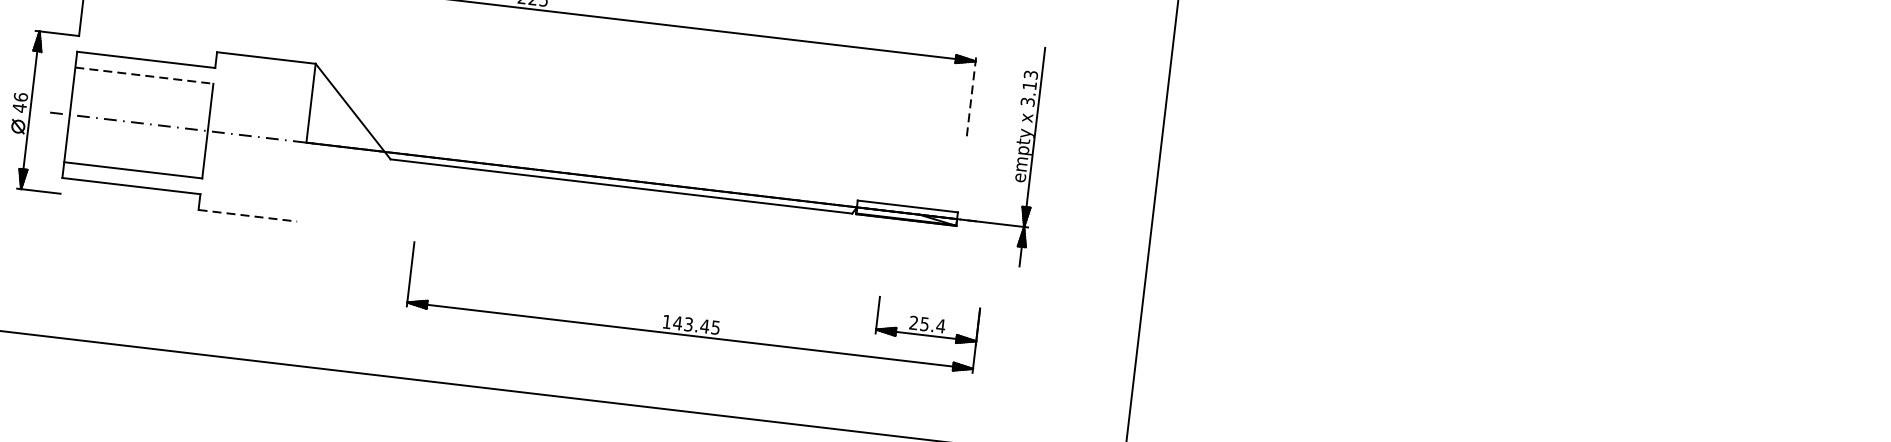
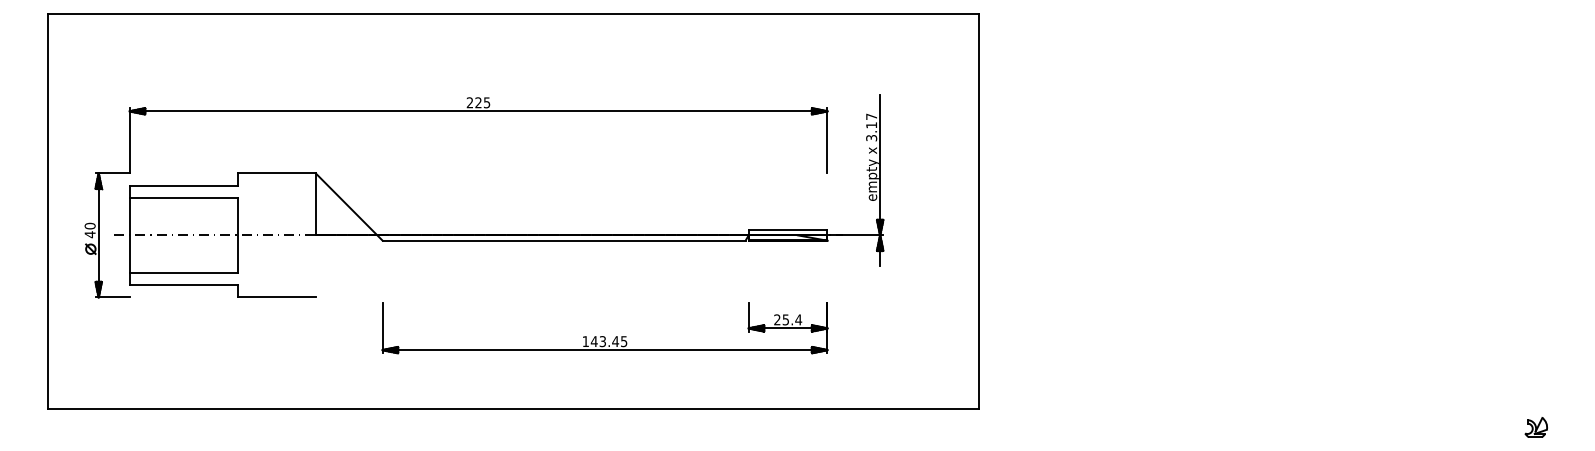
text: (1030, 74) -> (871, 116), 3.13 -> 3.17
line: (144, 76) -> (184, 198), dashed -> solid
text: (20, 96) -> (89, 225), 46 -> 40
line: (971, 98) -> (827, 140), dashed -> solid
line: (248, 215) -> (277, 297), dashed -> solid
part: (691, 318) -> (604, 336), moved

